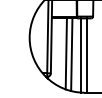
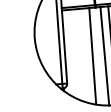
line: (65, 53) -> (84, 55), removed

